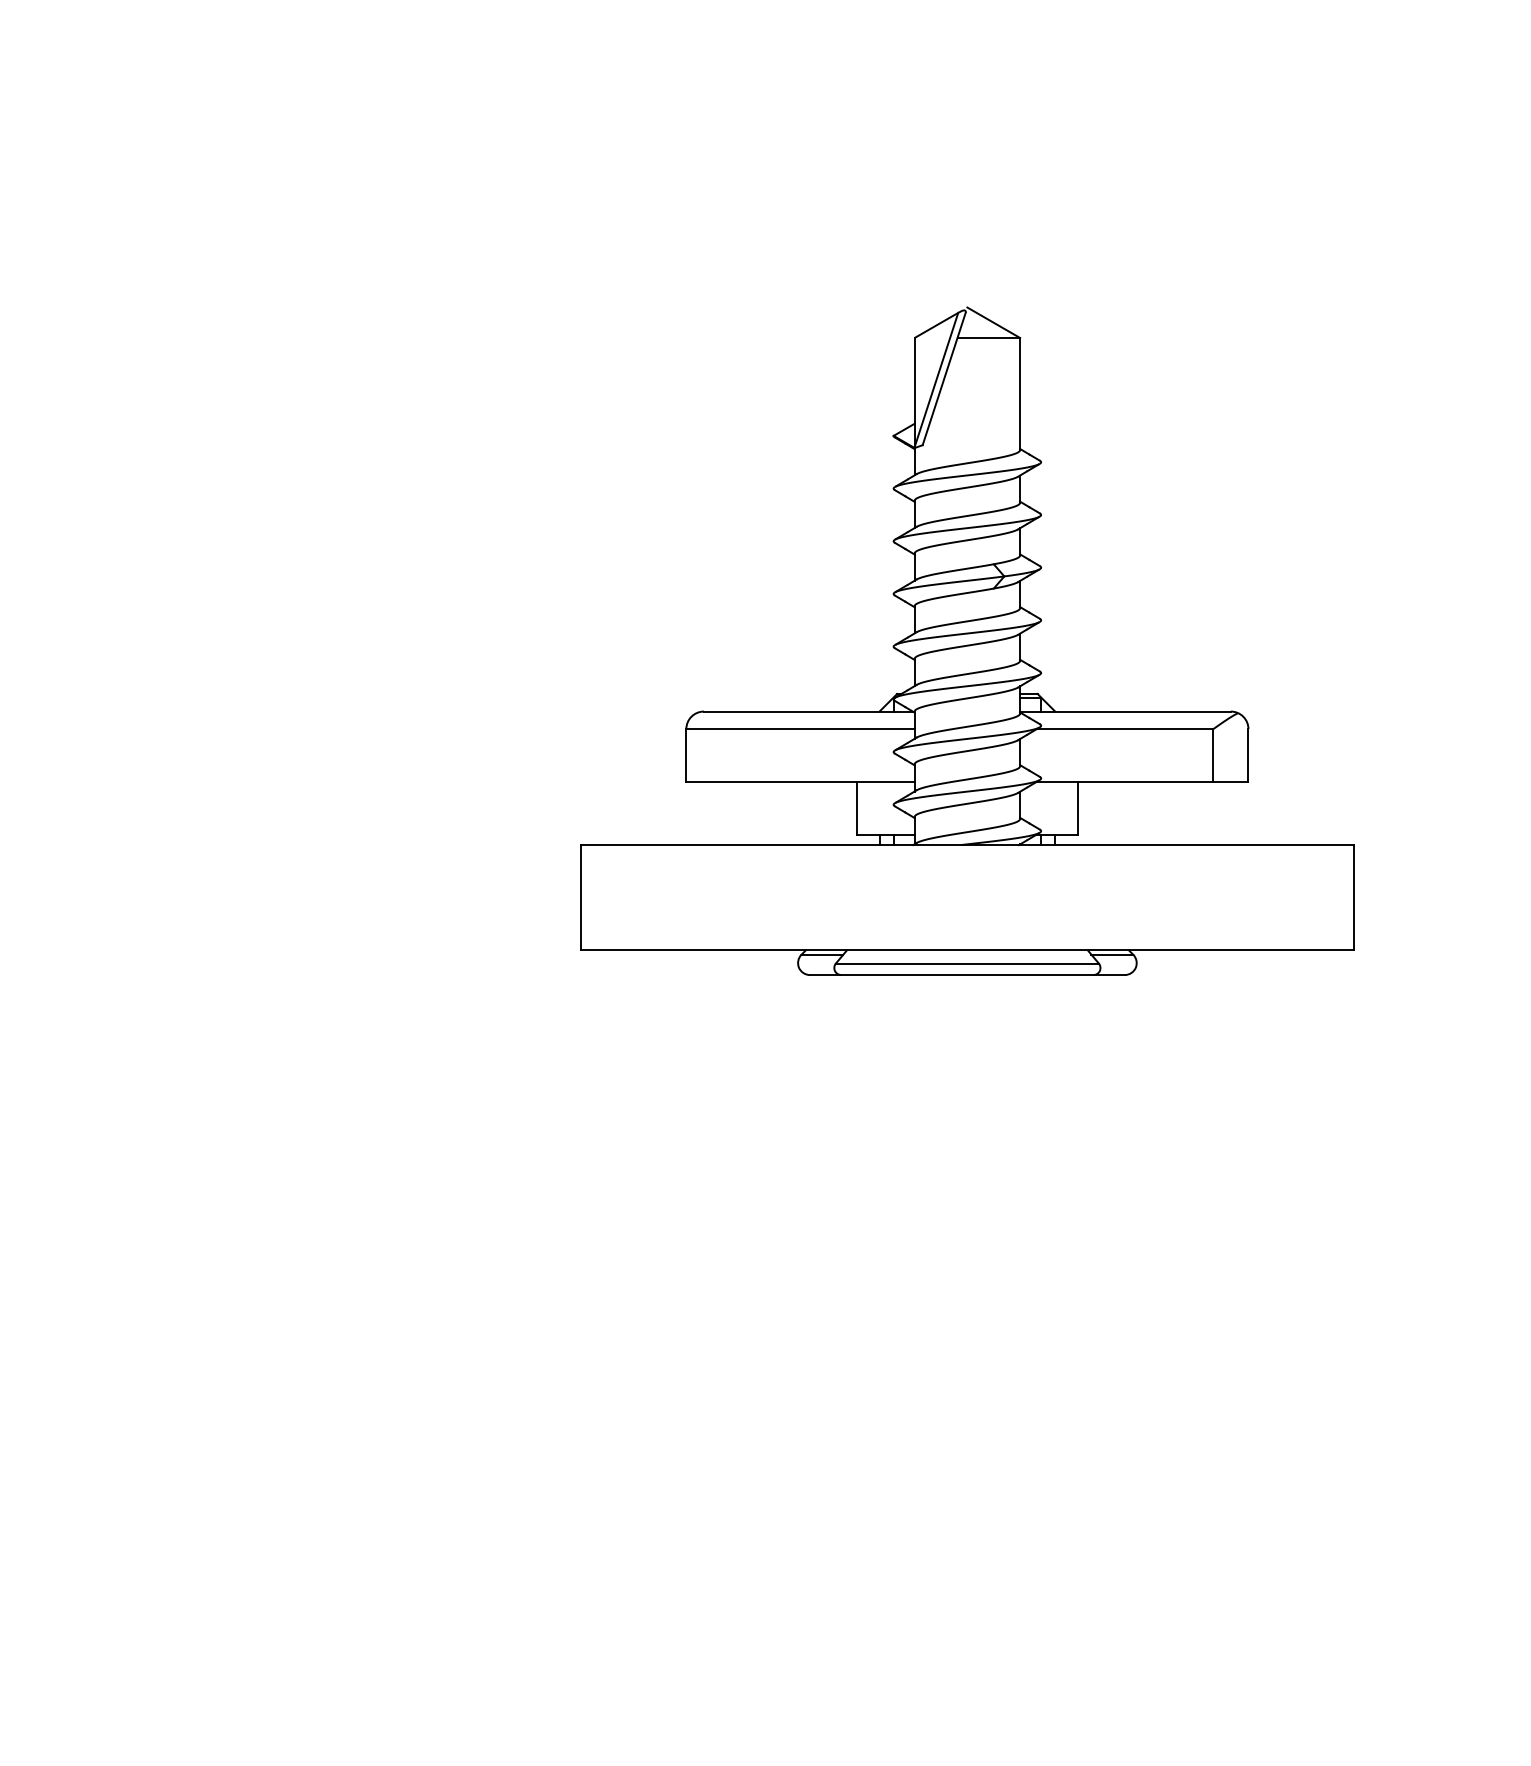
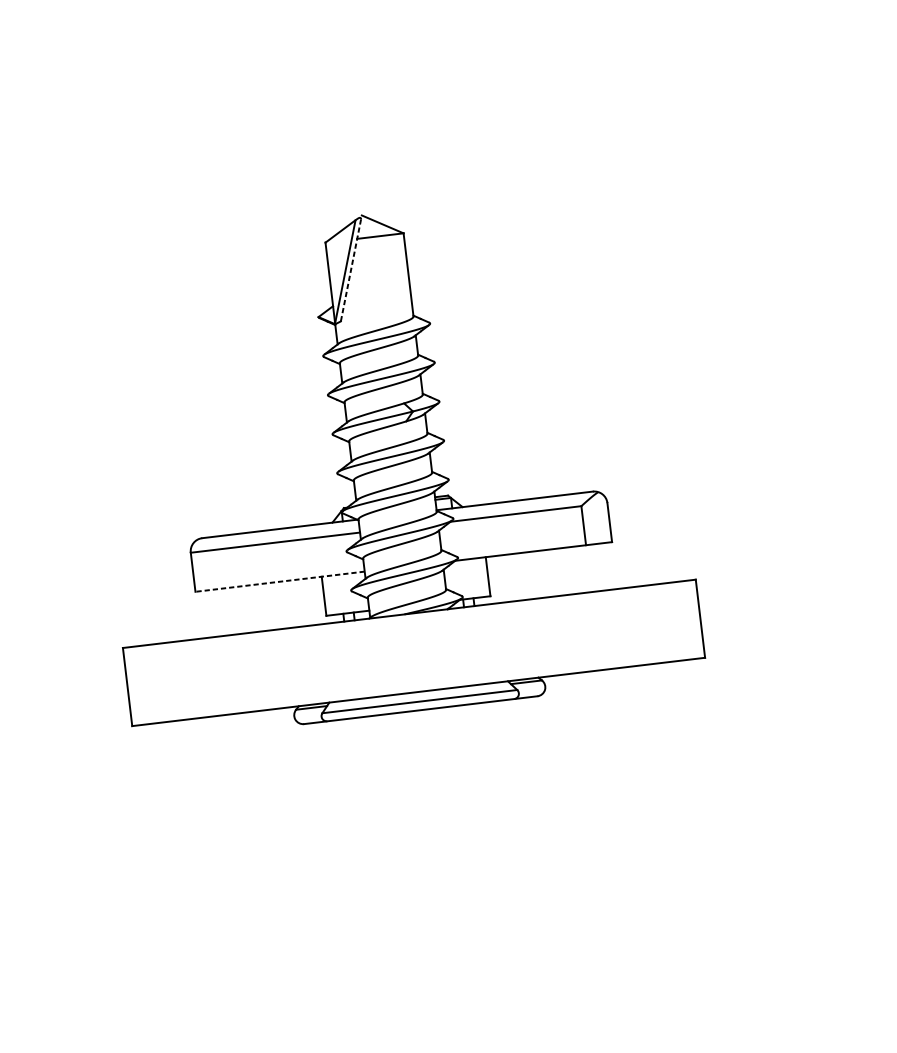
line: (944, 378) -> (351, 270), solid -> dashed
line: (800, 781) -> (280, 581), solid -> dashed

